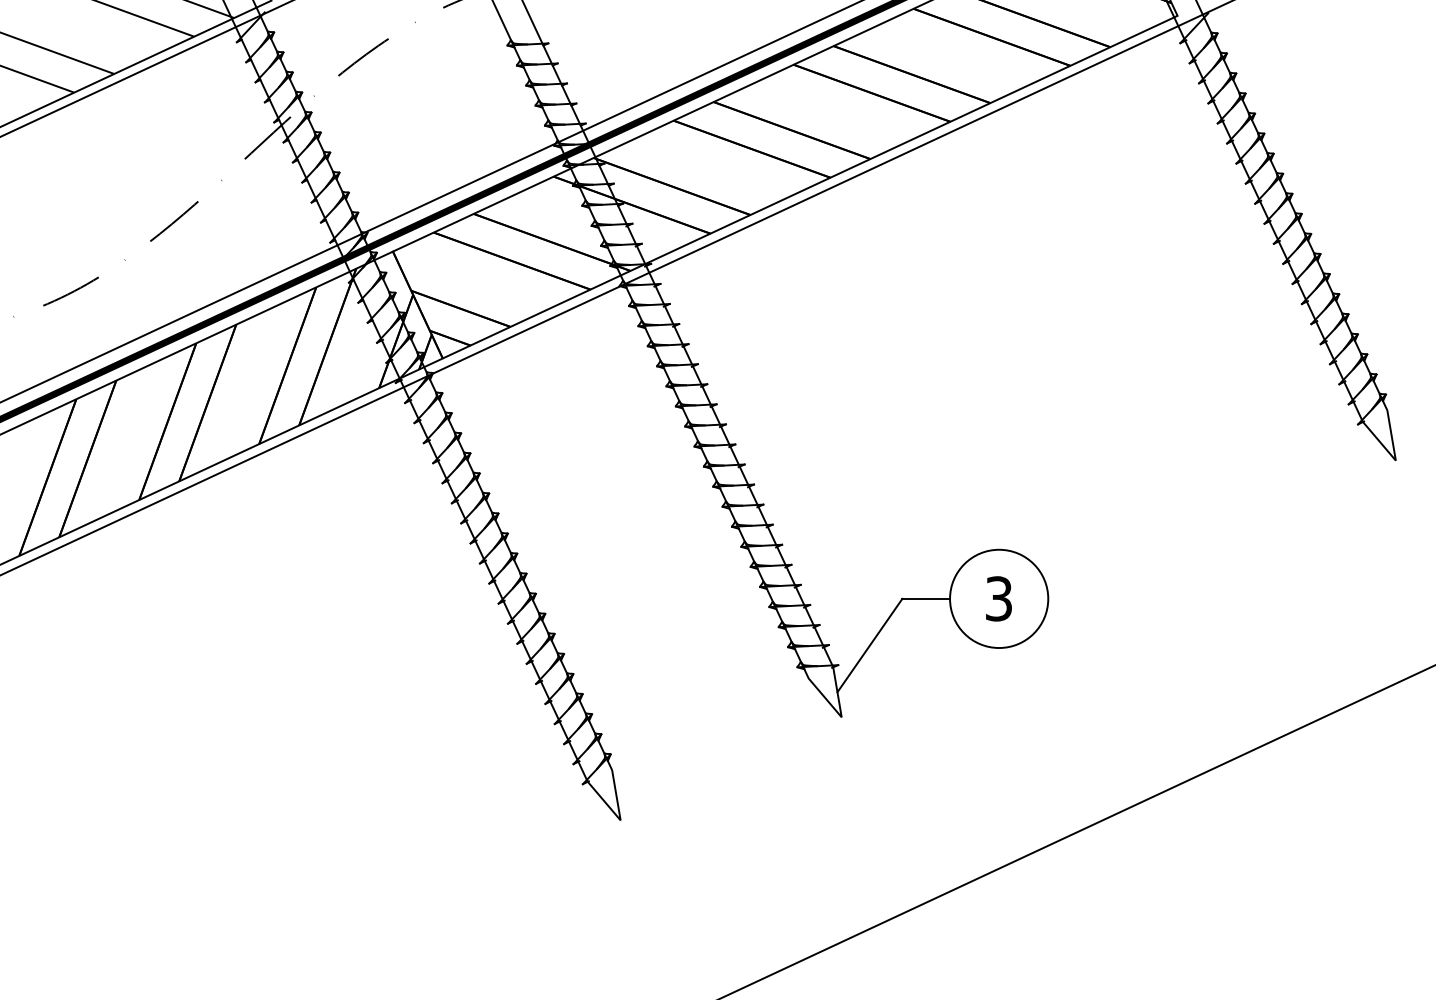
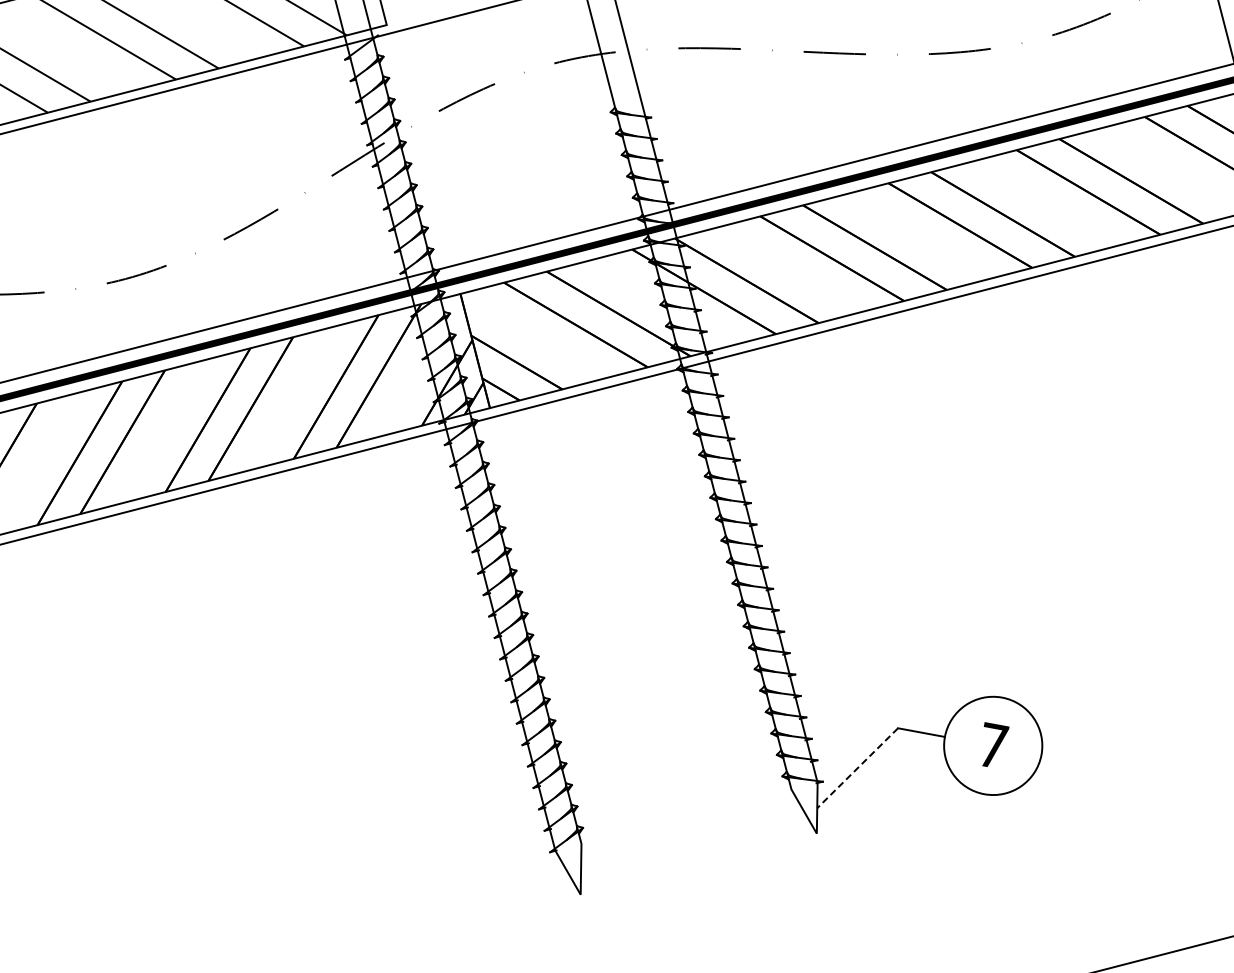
text: (998, 598) -> (992, 745), 3 -> 7
line: (869, 645) -> (857, 768), solid -> dashed

